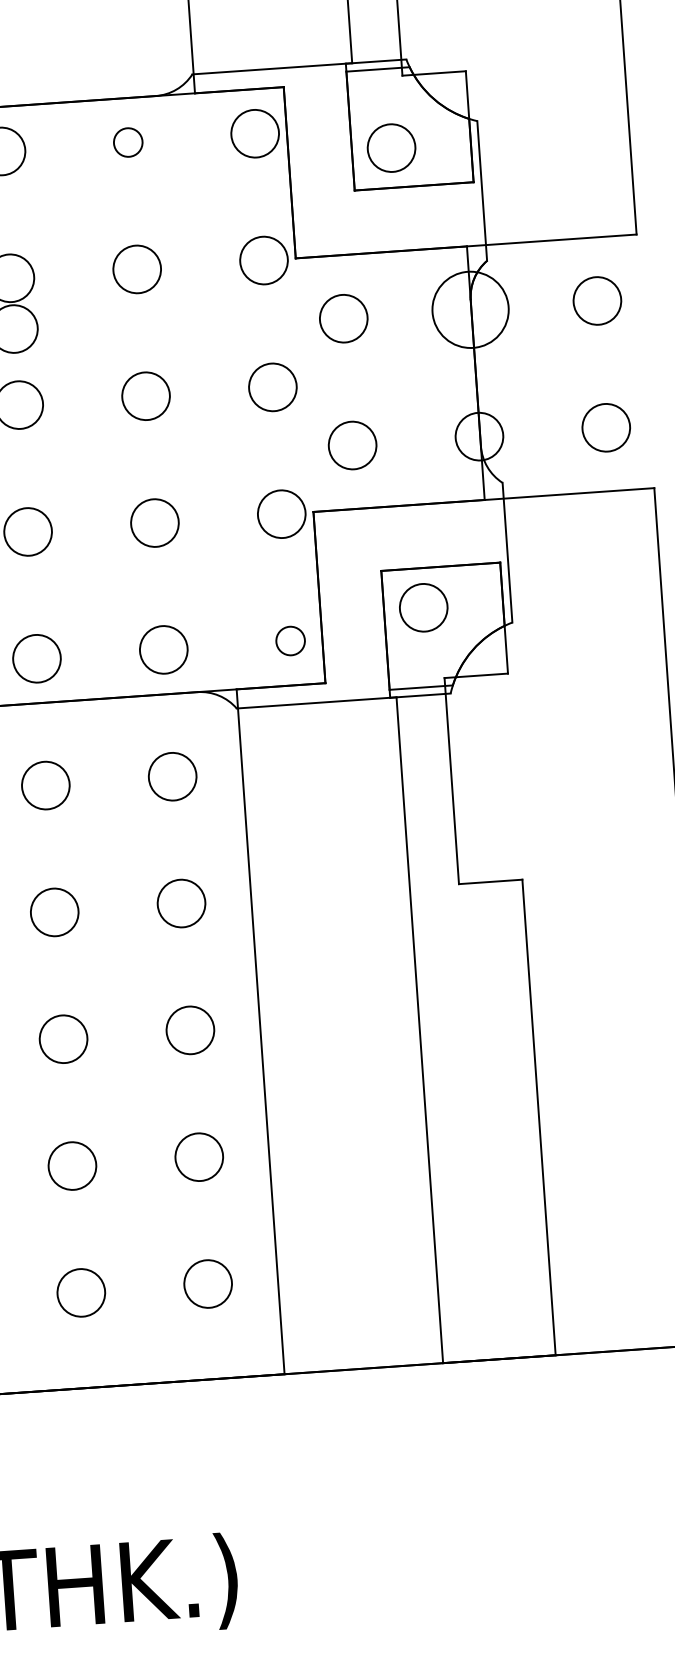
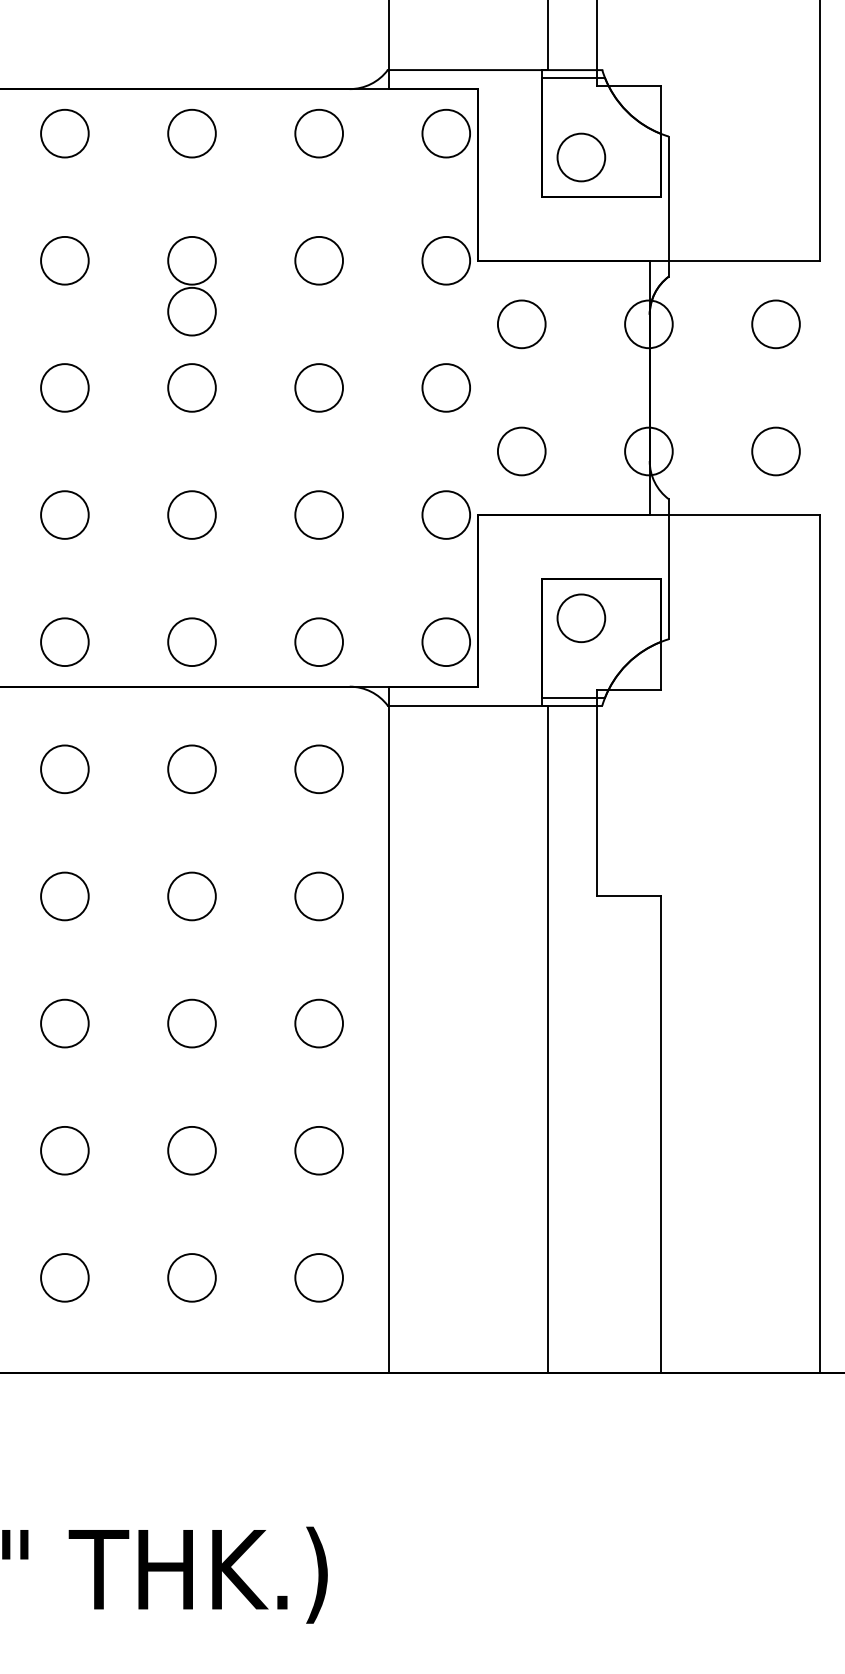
circle: (127, 142) -> (318, 133), size x1.67
circle: (470, 310) -> (648, 324), size x0.62
circle: (290, 641) -> (446, 642), size x1.67

